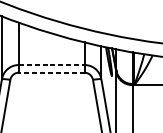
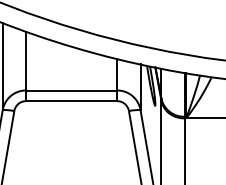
line: (51, 65) -> (71, 90), dashed -> solid
line: (51, 72) -> (71, 101), dashed -> solid

